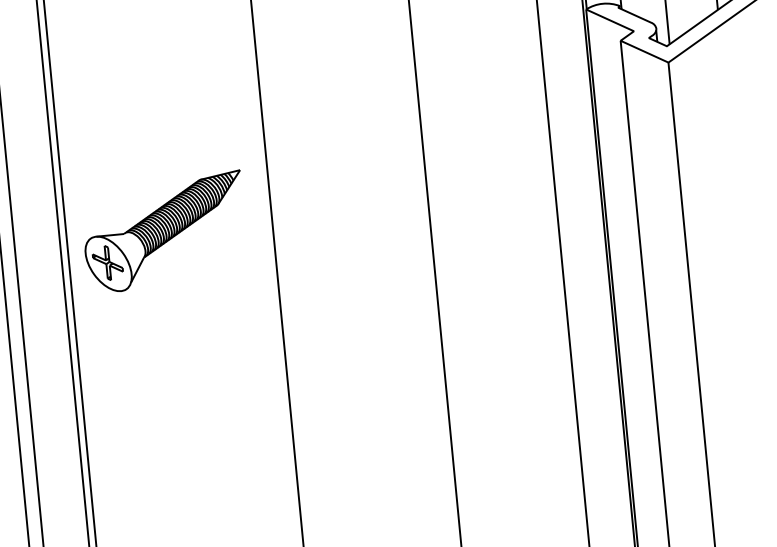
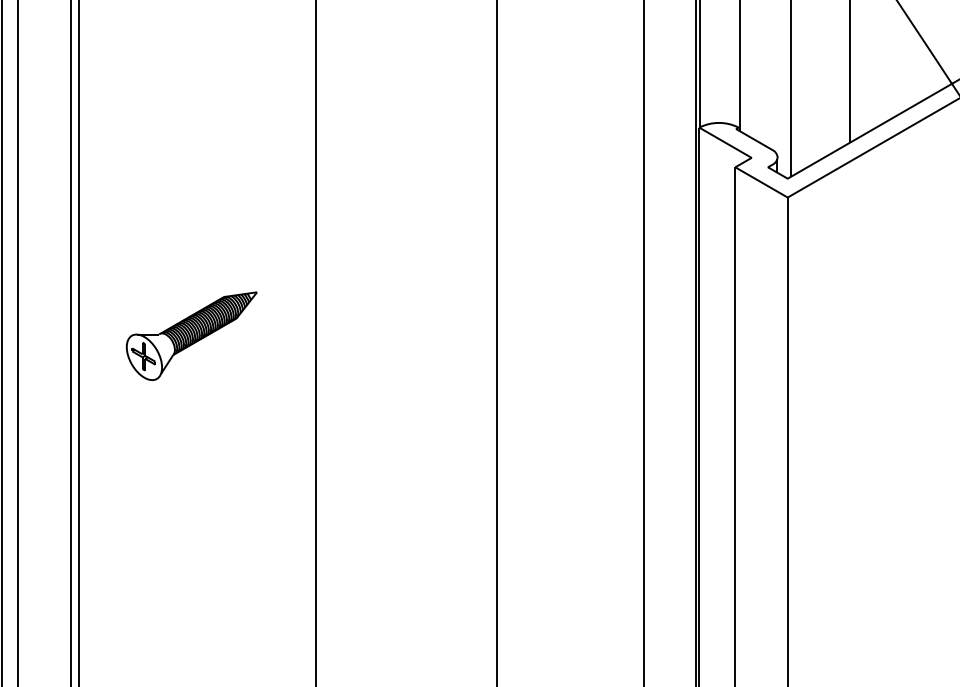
part: (164, 231) -> (191, 335), size x0.7

